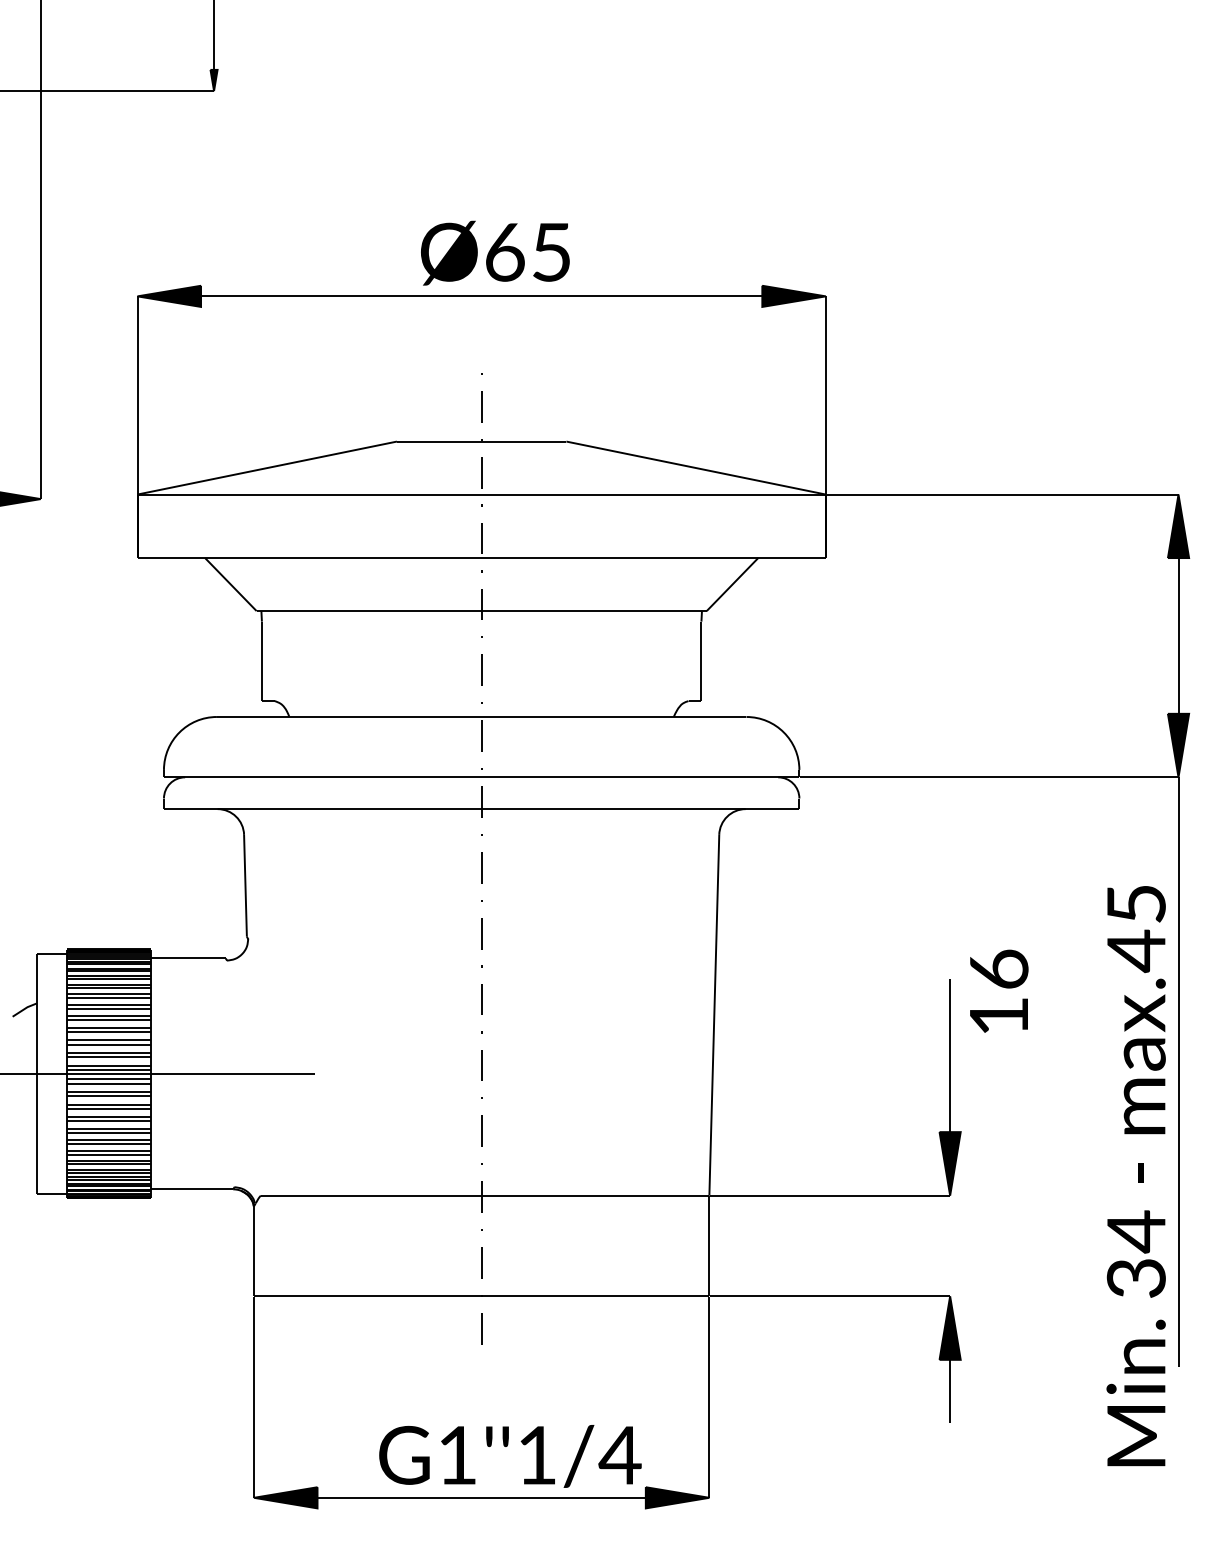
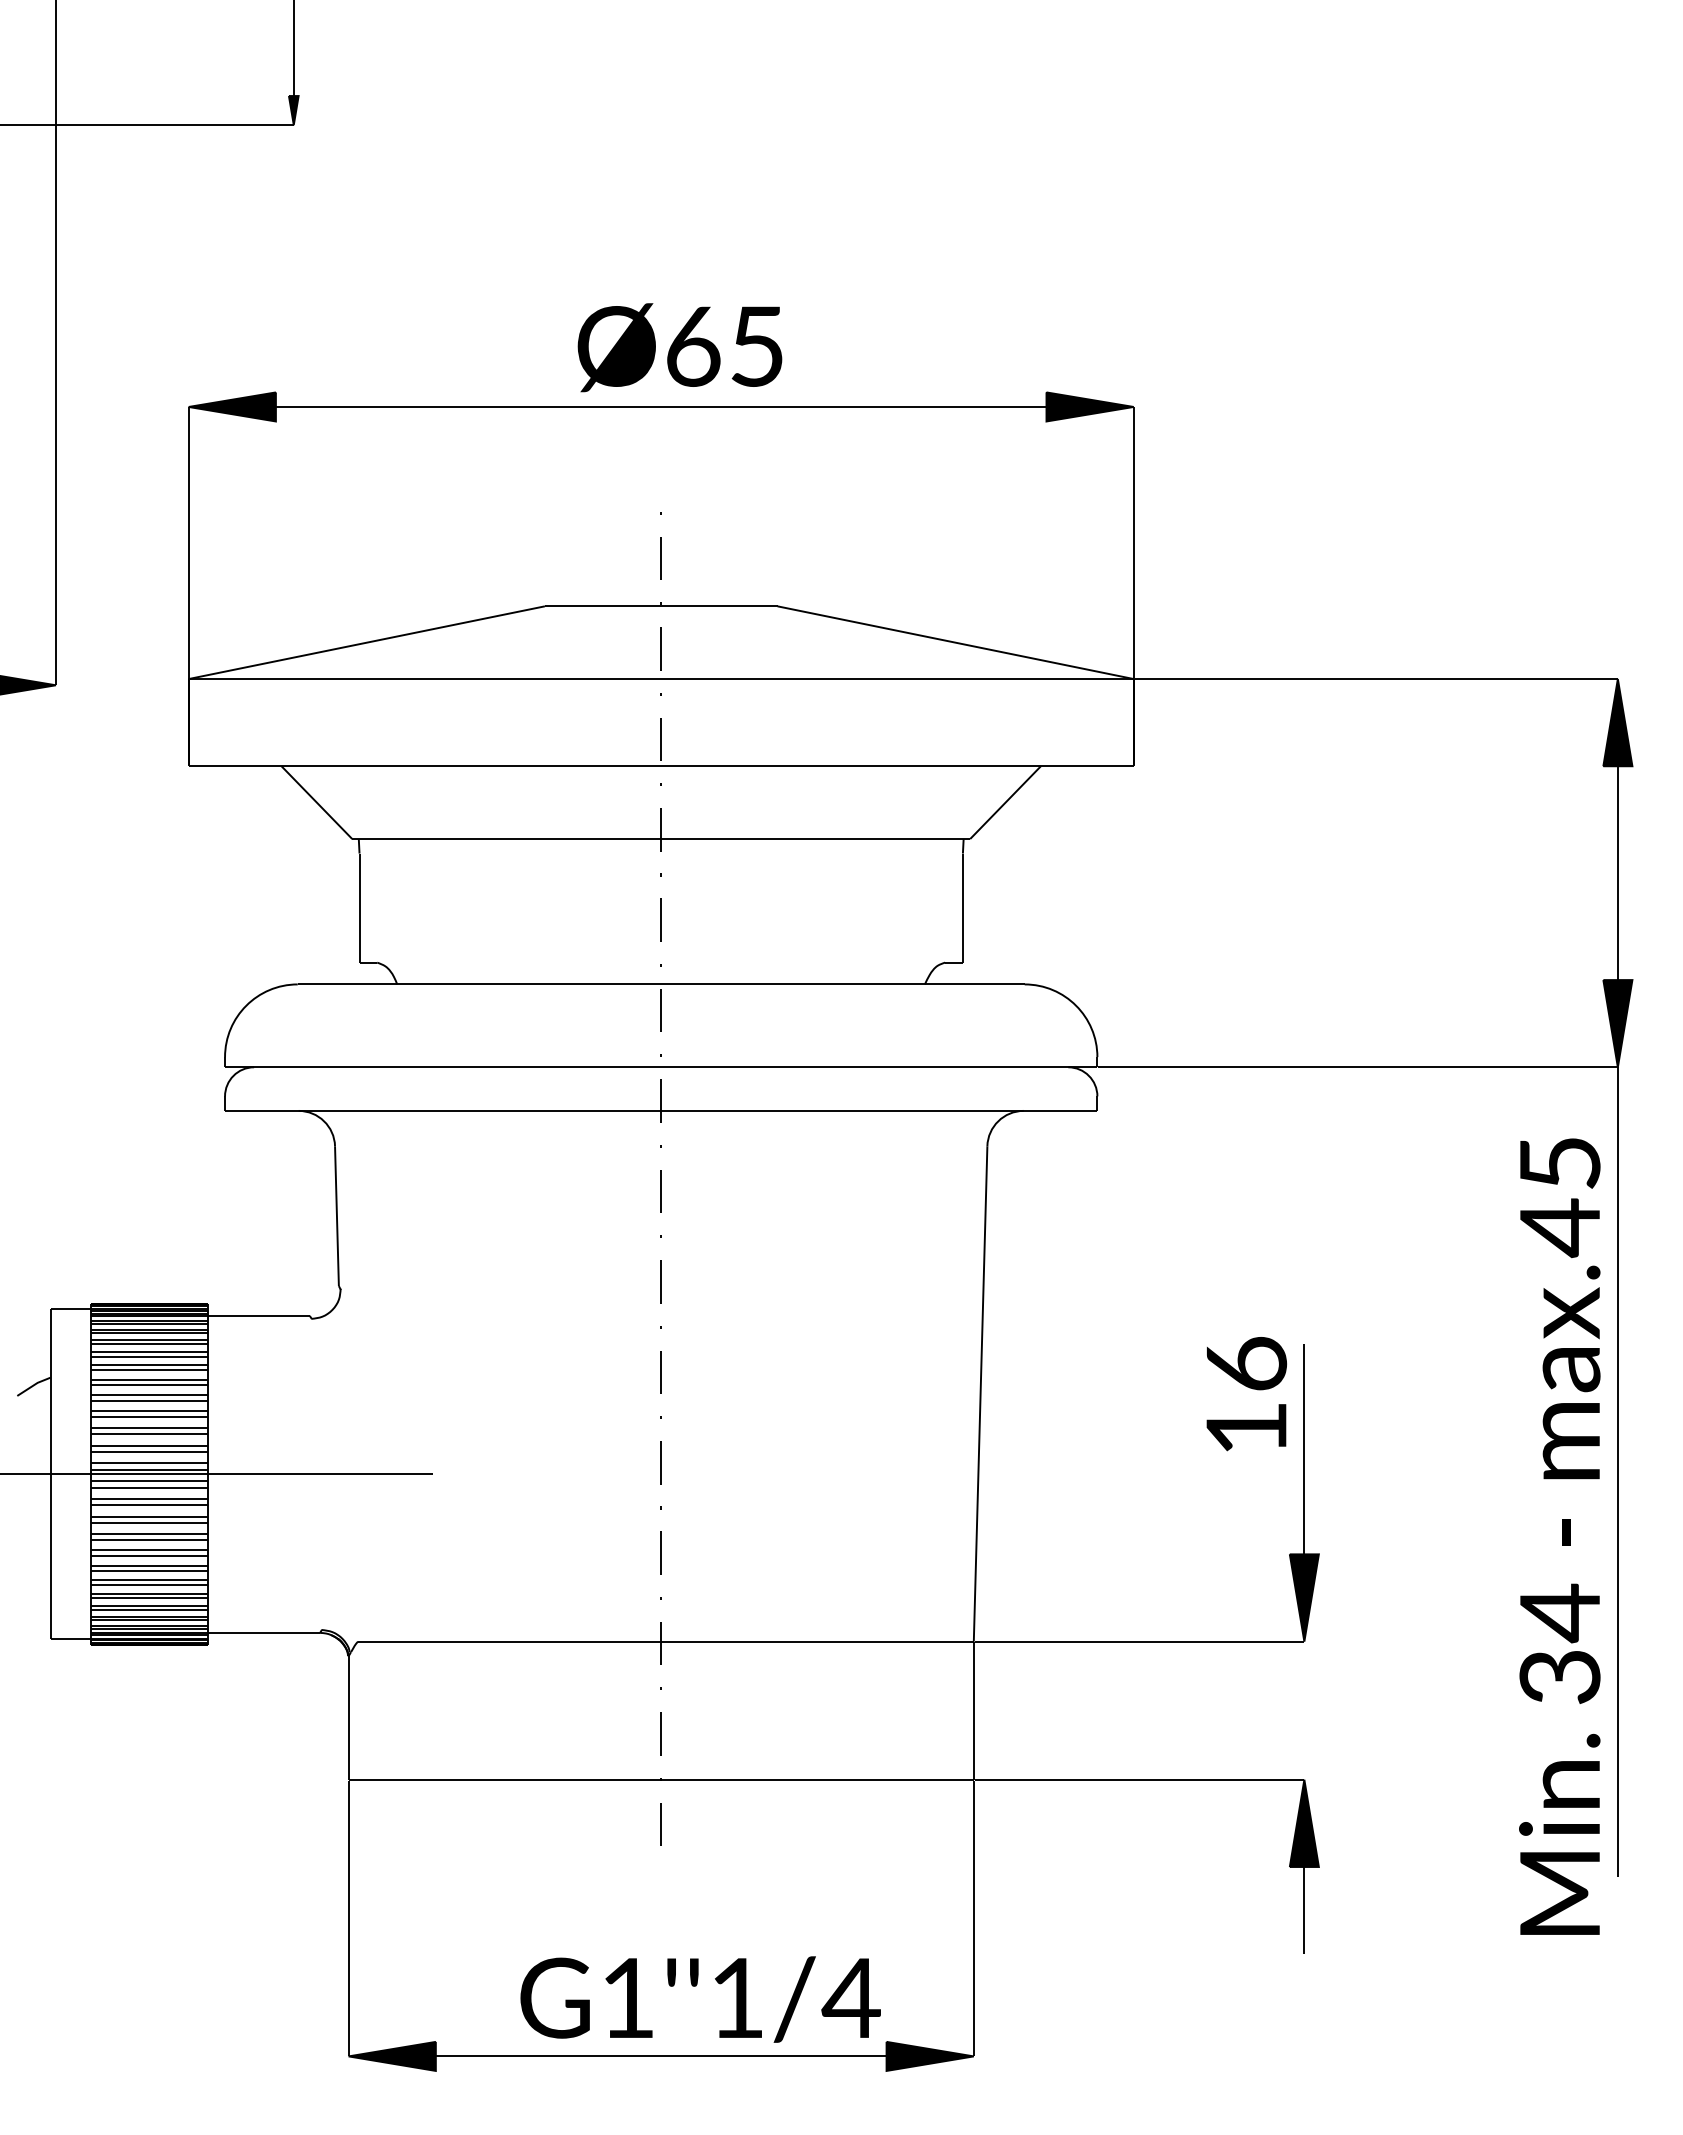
text: (999, 991) -> (1246, 1394), moved
text: (1135, 1175) -> (1559, 1536), moved

